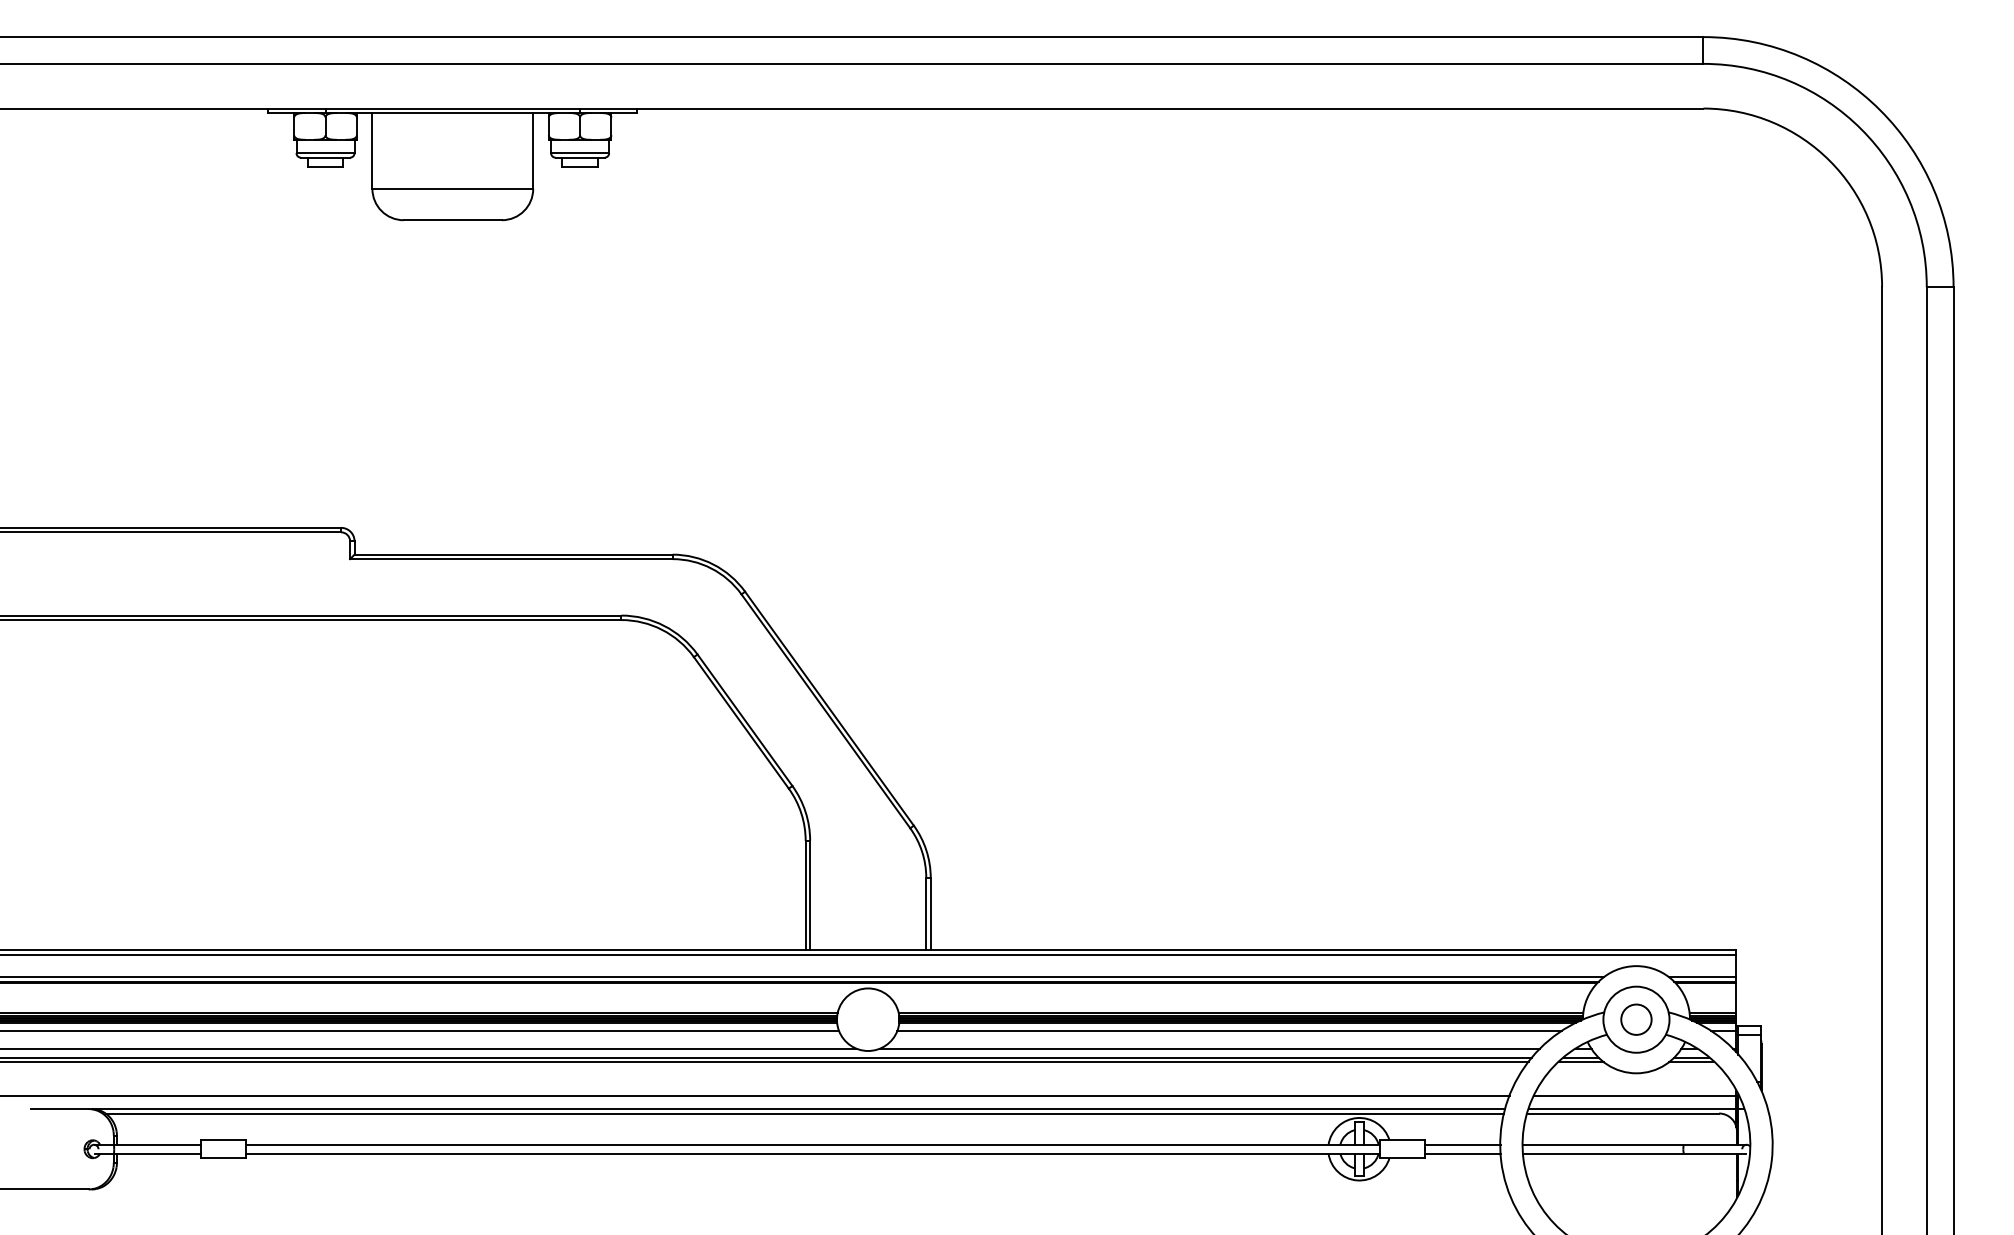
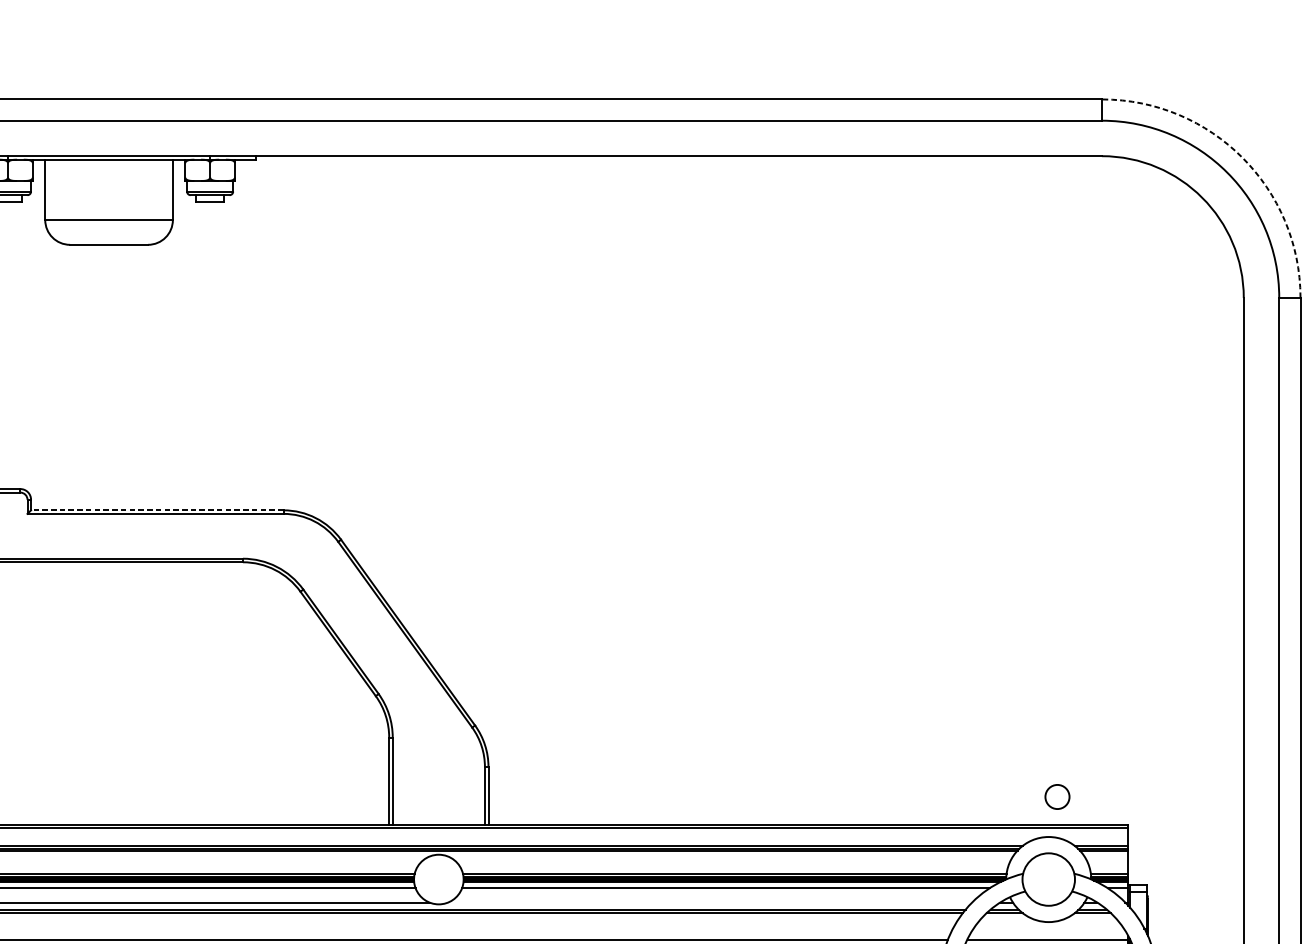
arc: (1880, 110) -> (1242, 157), solid -> dashed
line: (513, 554) -> (157, 510), solid -> dashed
circle: (1636, 1019) -> (1057, 796), moved
line: (1209, 1048) -> (709, 902), removed

